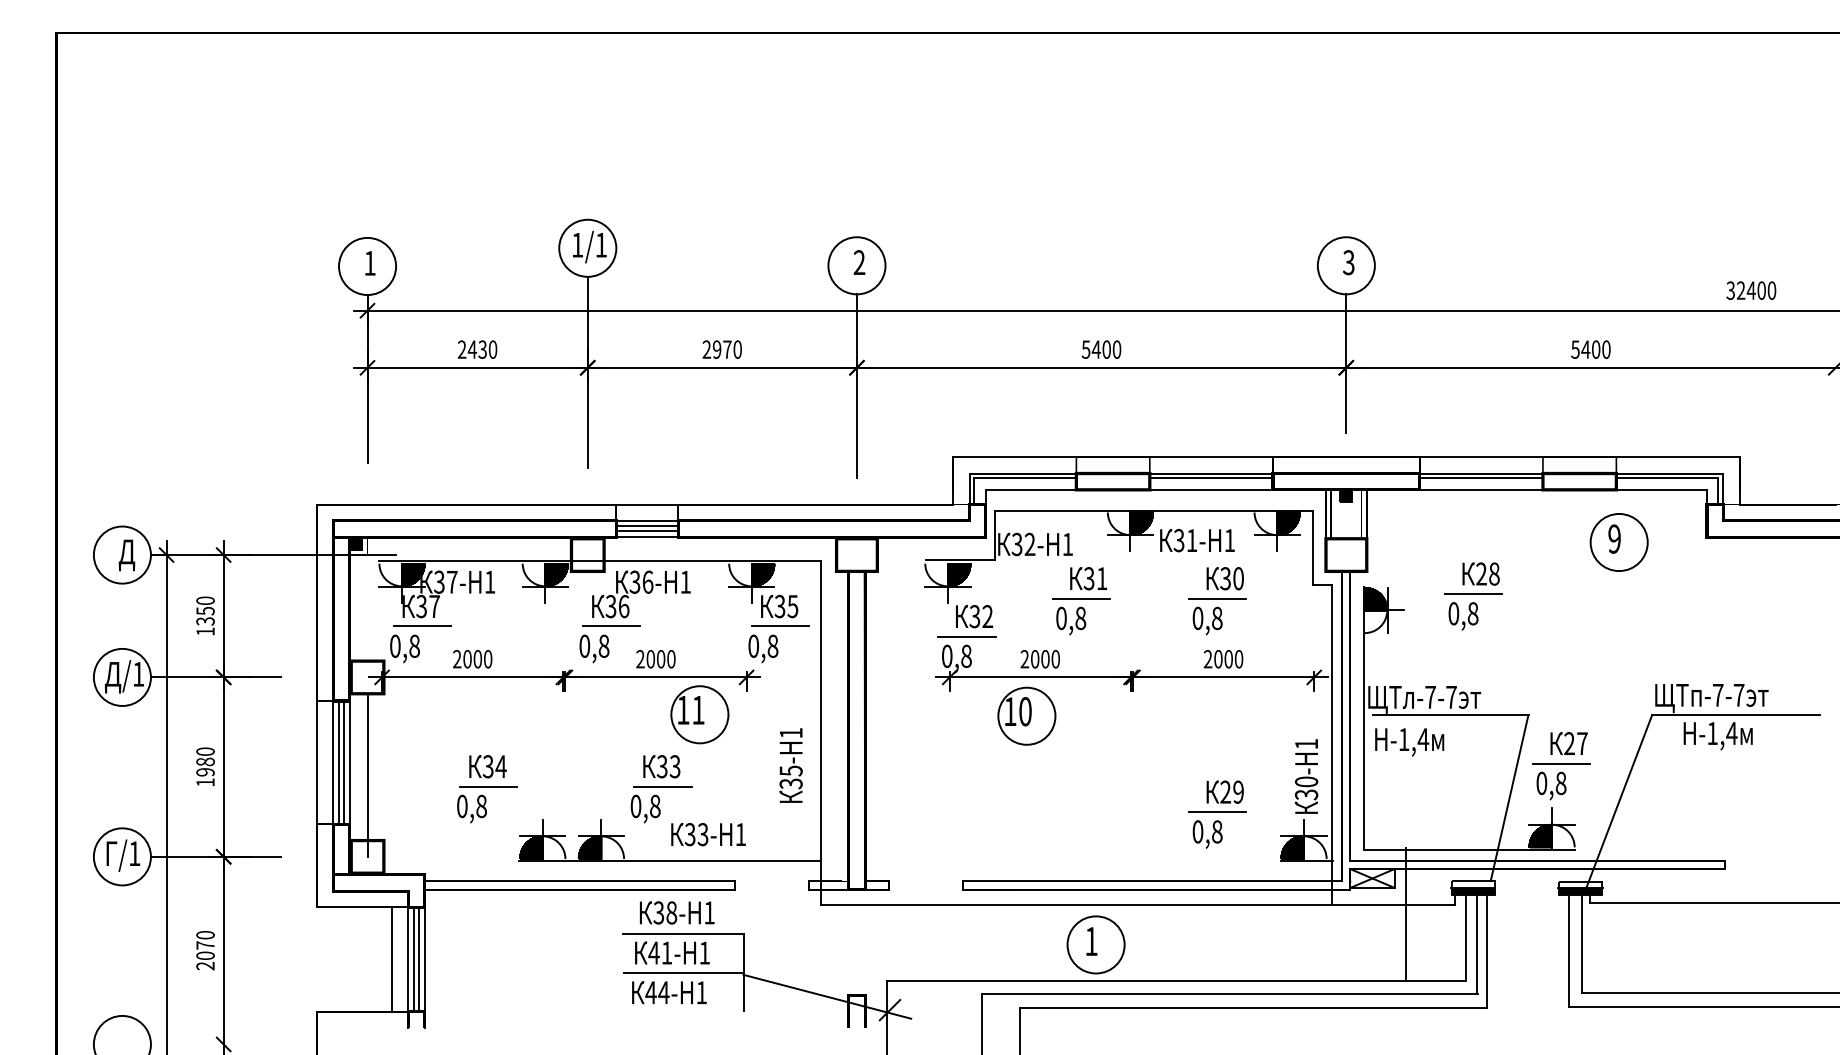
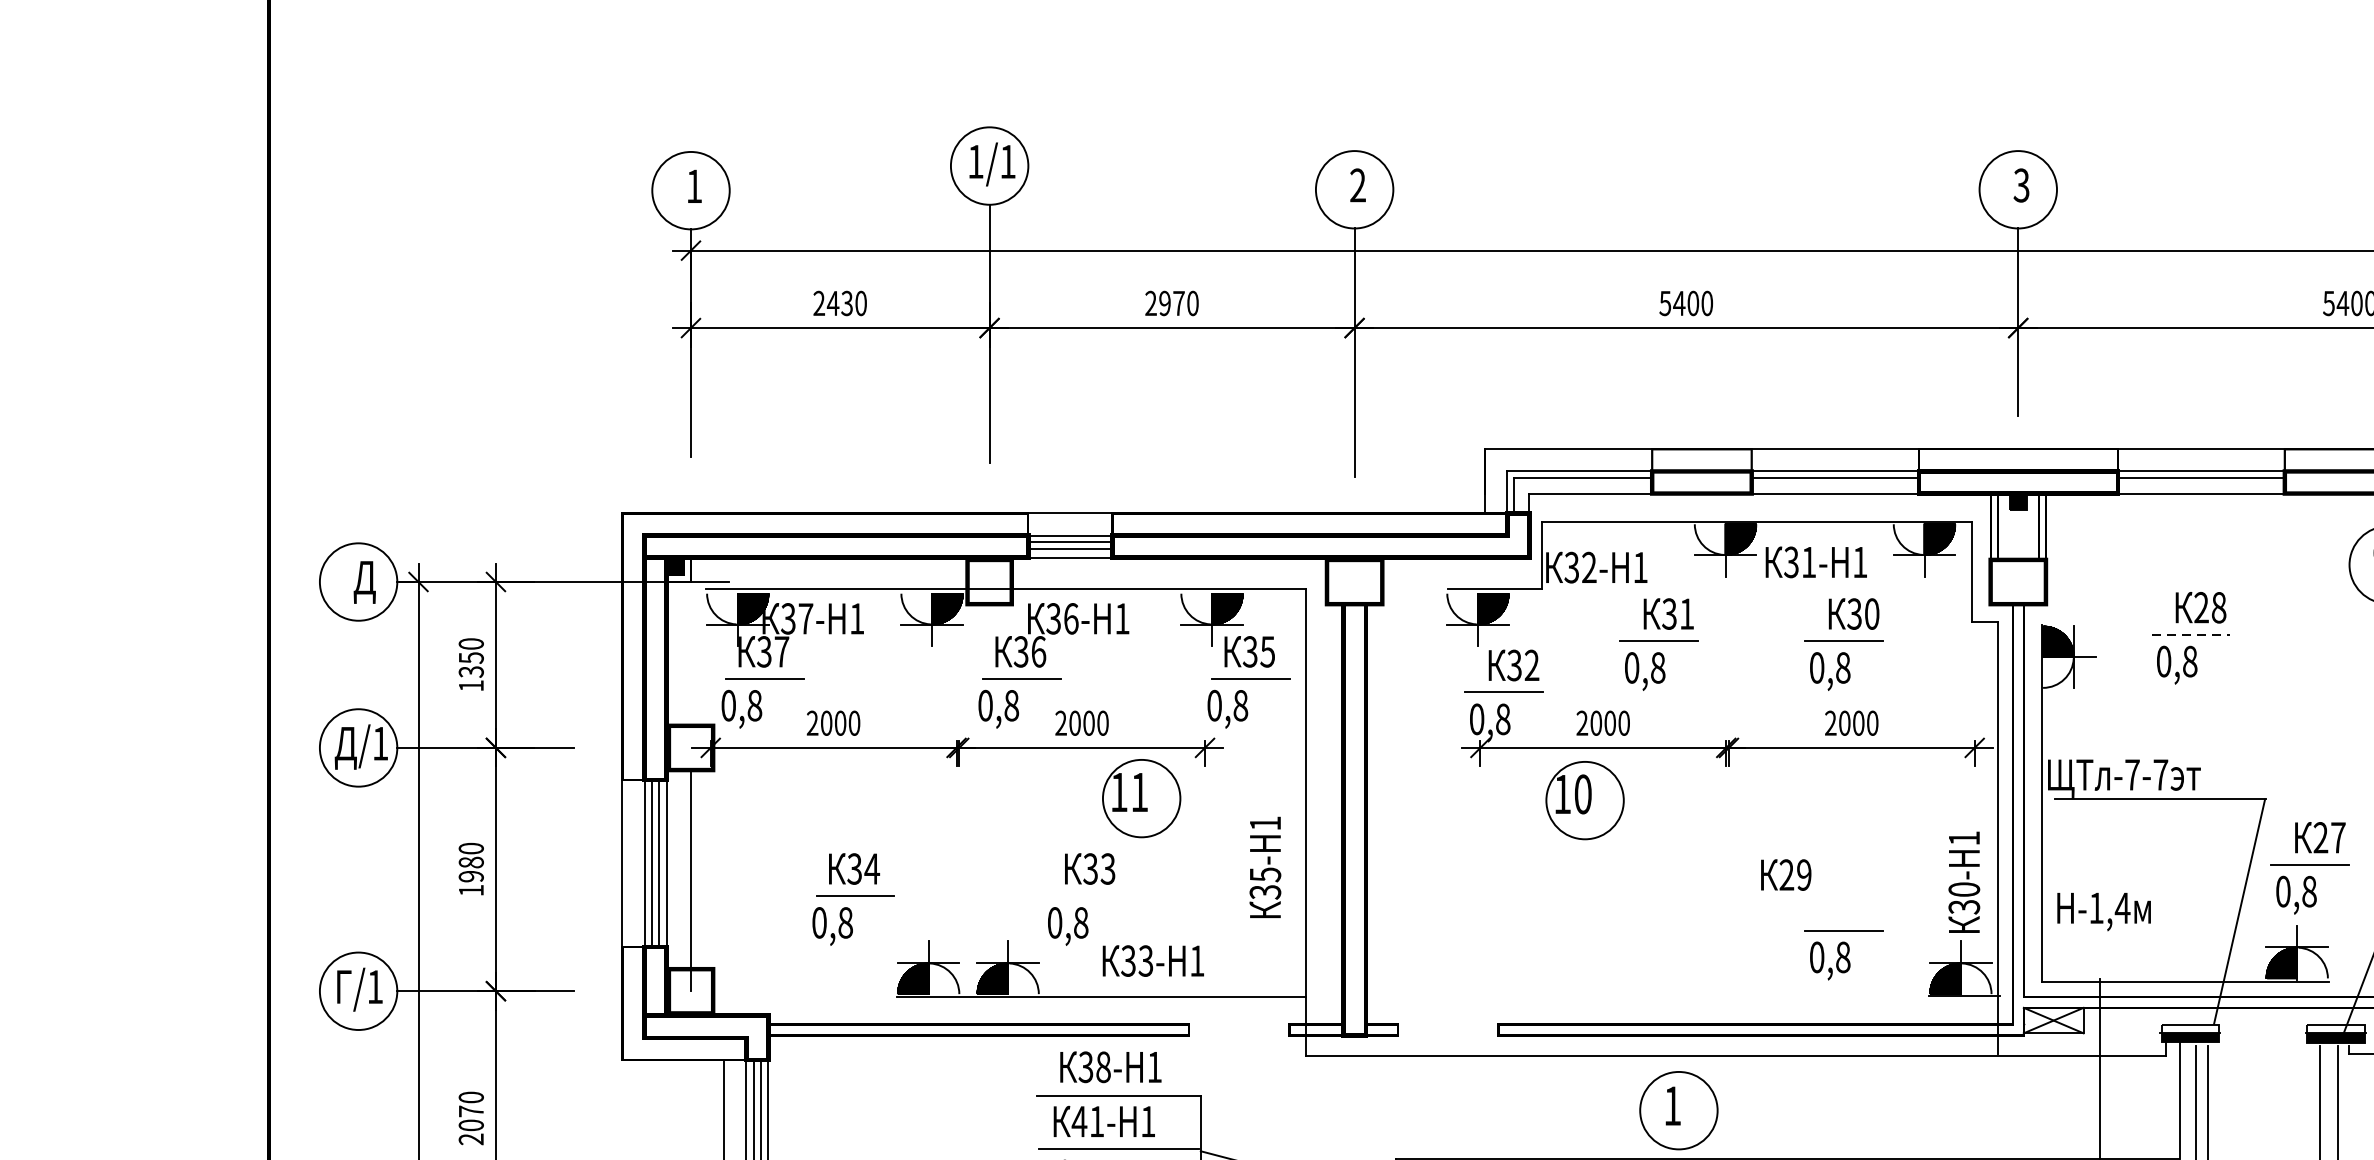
line: (1473, 593) -> (2190, 634), solid -> dashed
text: (1409, 742) -> (2103, 912), moved
line: (662, 786) -> (1090, 895), removed
text: (1224, 791) -> (1785, 874), moved

